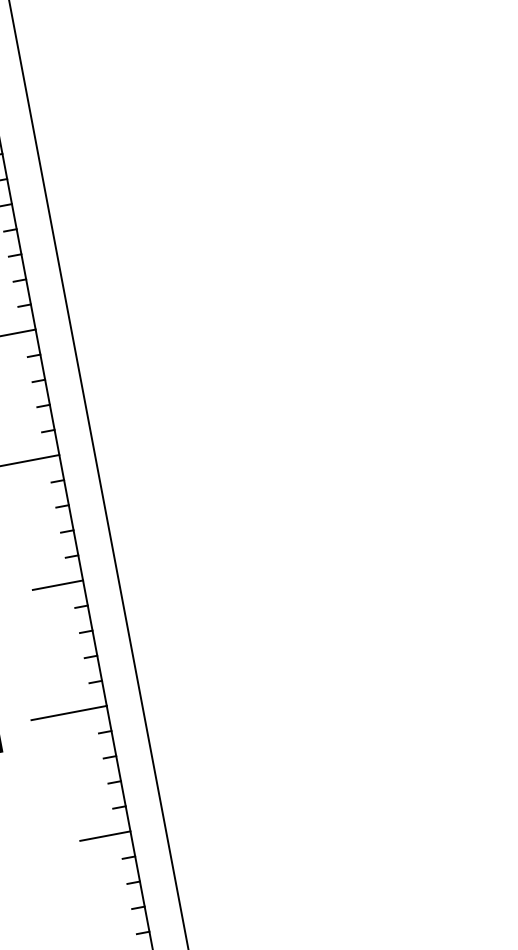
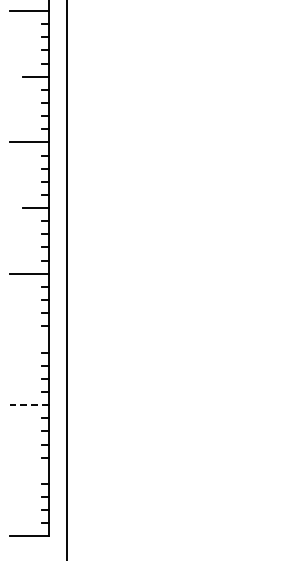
line: (57, 585) -> (35, 339), removed
line: (69, 713) -> (29, 405), solid -> dashed
line: (104, 835) -> (35, 470), removed

